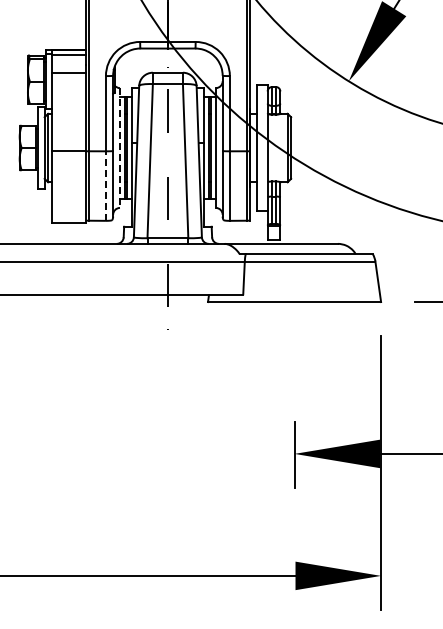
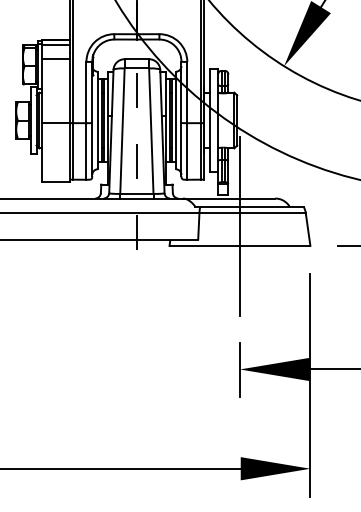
line: (119, 148) -> (97, 120), dashed -> solid
line: (105, 186) -> (86, 151), dashed -> solid
line: (294, 277) -> (239, 225), added

